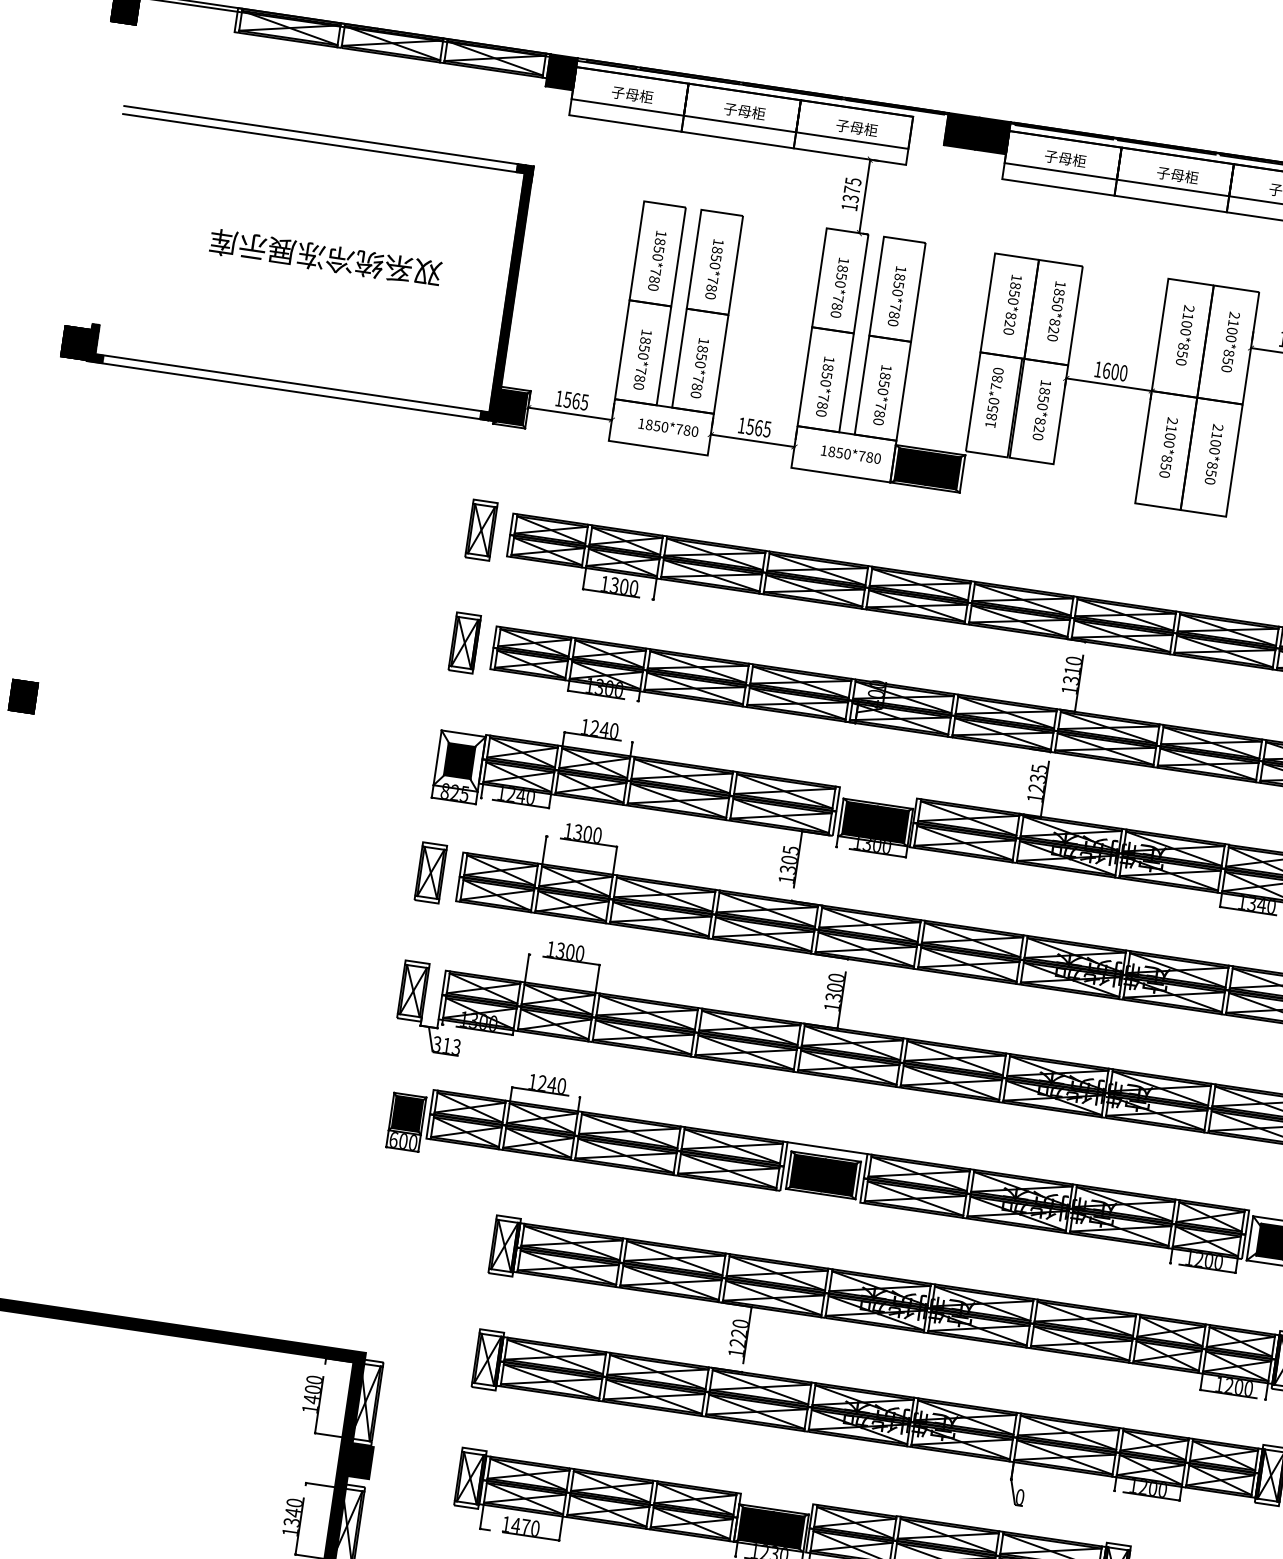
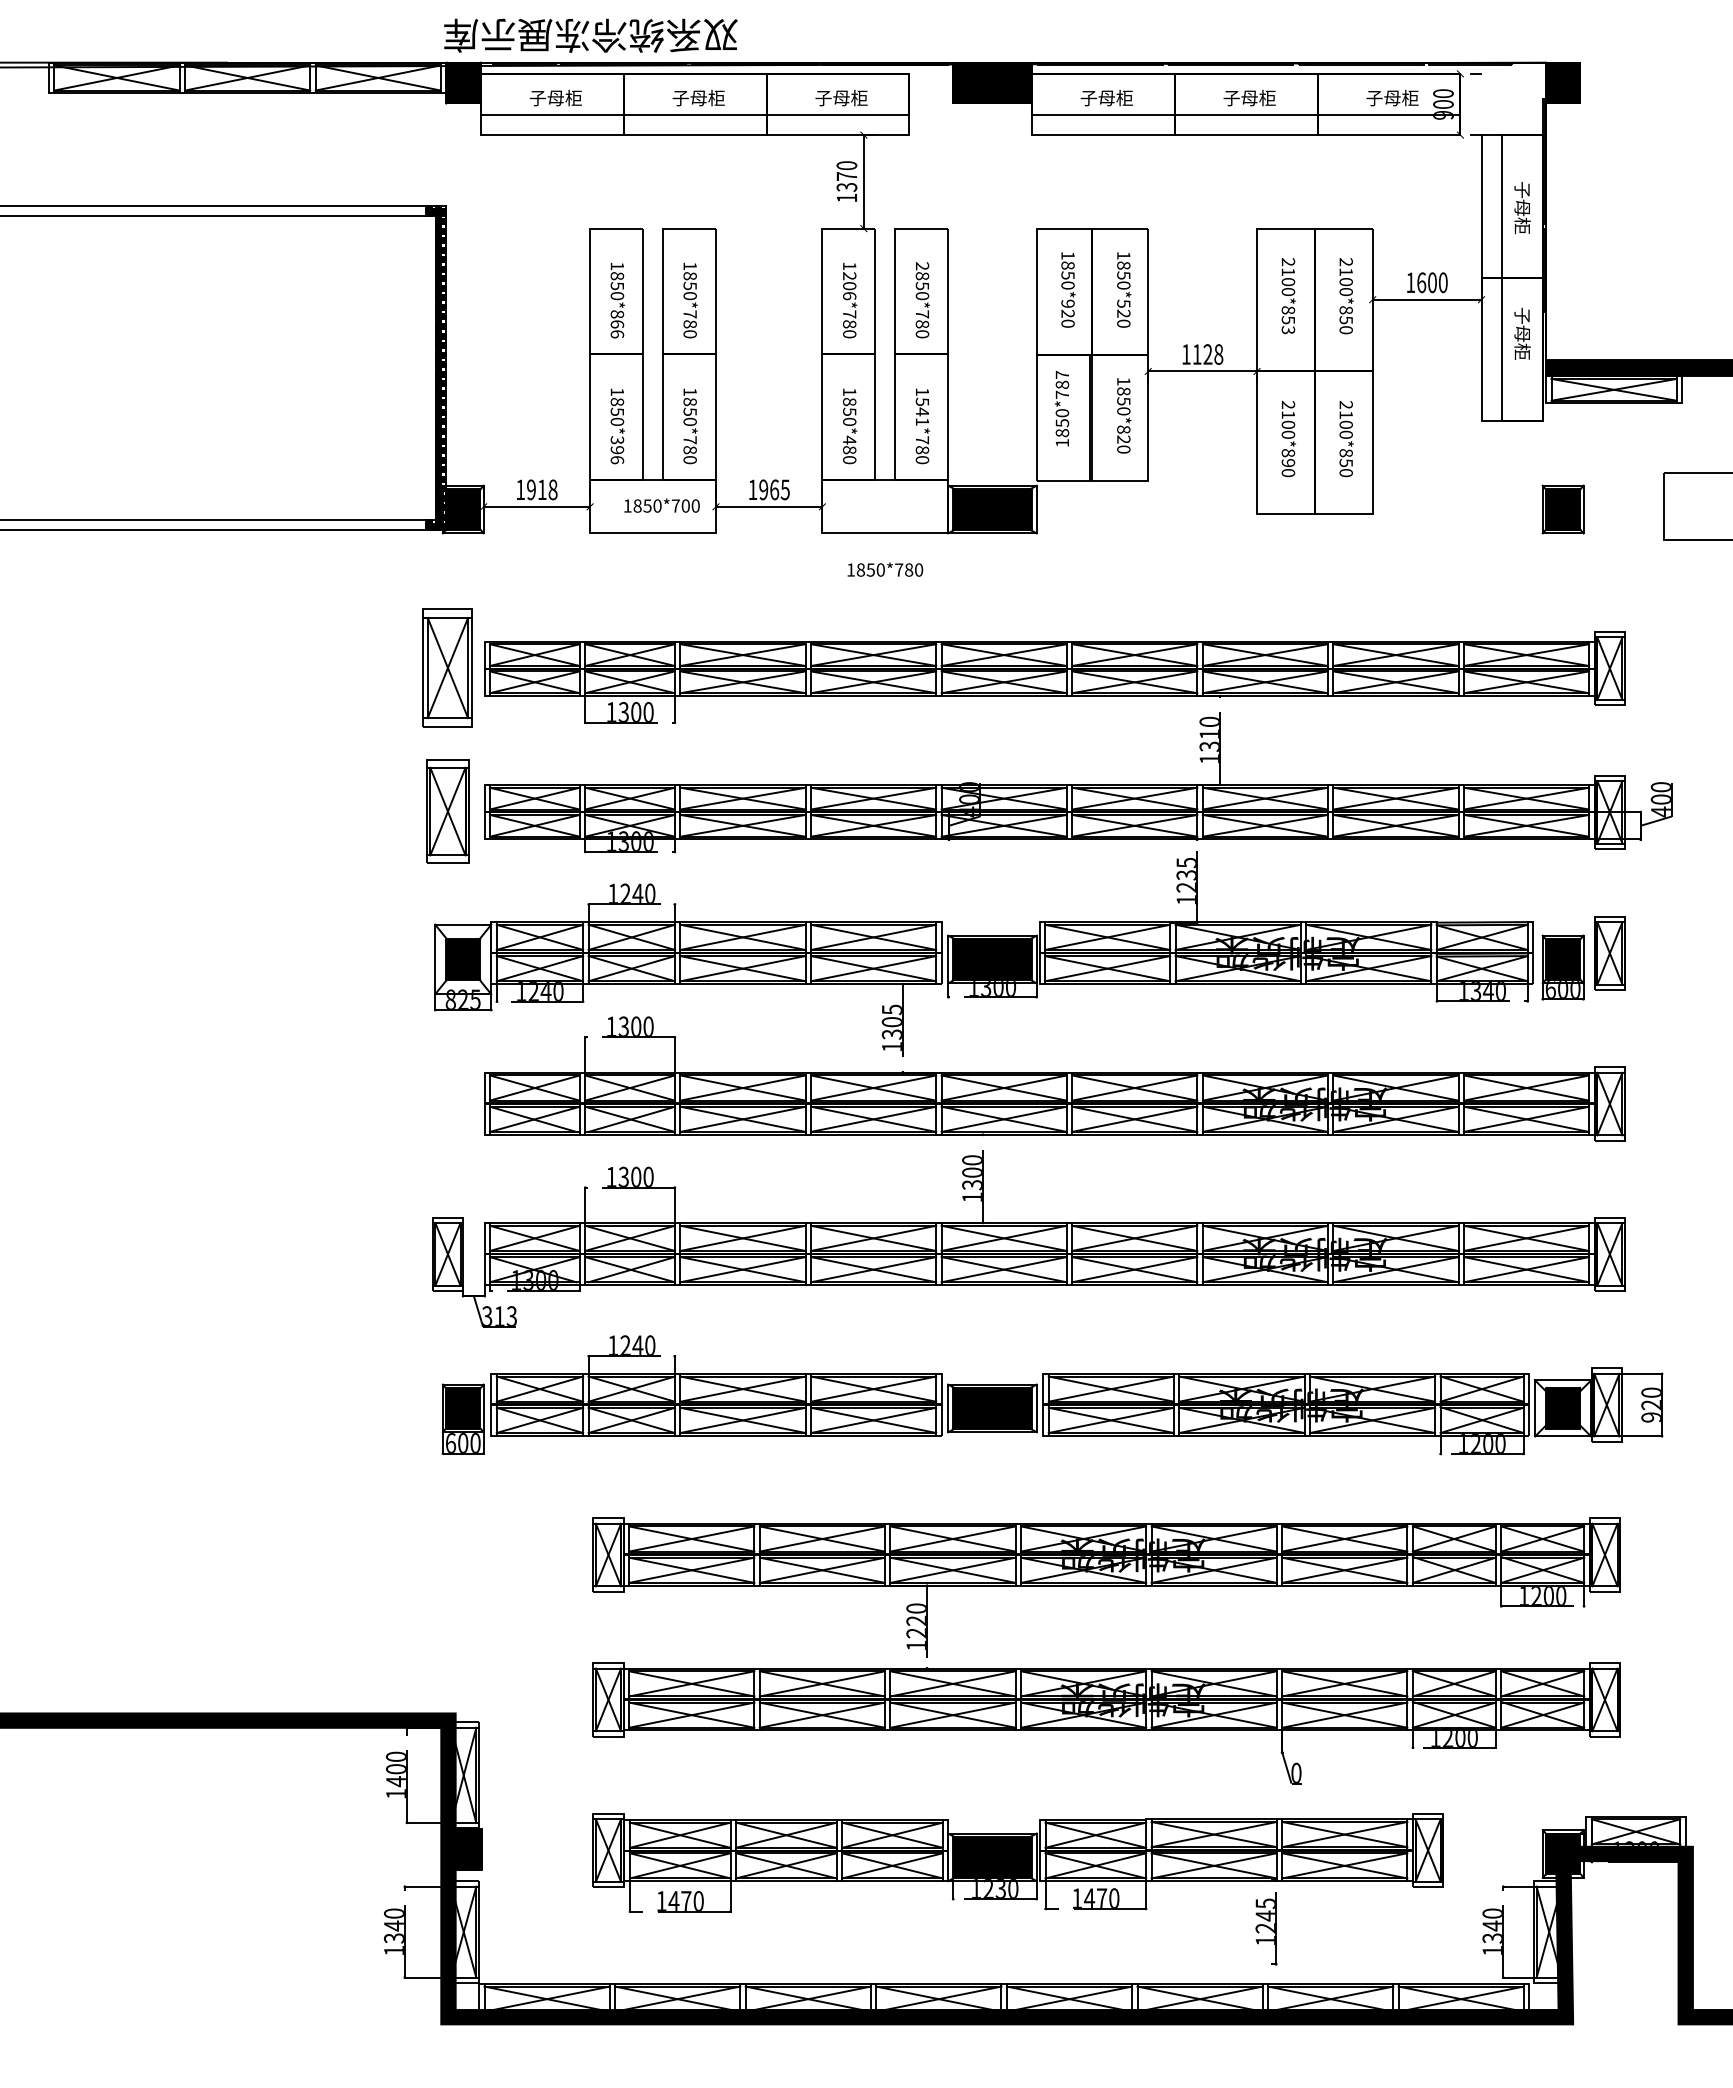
text: (853, 181) -> (846, 165), 1375 -> 1370
text: (325, 257) -> (590, 35), moved
text: (901, 269) -> (922, 266), 1850*780 -> 2850*780
text: (841, 276) -> (849, 286), 1850*780 -> 1206*780
text: (654, 279) -> (617, 324), 1850*780 -> 1850*866
text: (1010, 315) -> (1067, 303), 1850*820 -> 1850*920
text: (1054, 322) -> (1123, 303), 1850*820 -> 1850*520
text: (1180, 362) -> (1287, 330), 2100*850 -> 2100*853
text: (998, 370) -> (1062, 374), 1850*780 -> 1850*787
text: (1115, 372) -> (1208, 354), 1600 -> 1128
text: (639, 378) -> (617, 450), 1850*780 -> 1850*396
text: (884, 383) -> (922, 411), 1850*780 -> 1541*780
text: (823, 397) -> (849, 439), 1850*780 -> 1850*480
text: (575, 400) -> (541, 489), 1565 -> 1918
text: (750, 426) -> (763, 489), 1565 -> 1965
text: (687, 430) -> (685, 505), 1850*780 -> 1850*700
text: (851, 454) -> (885, 569), moved
text: (1165, 466) -> (1288, 462), 2100*850 -> 2100*890
part: (481, 529) -> (447, 667), size x1.6
part: (464, 642) -> (447, 811), size x1.4
part: (430, 872) -> (447, 1103), removed
line: (827, 1147) -> (992, 1373), removed

